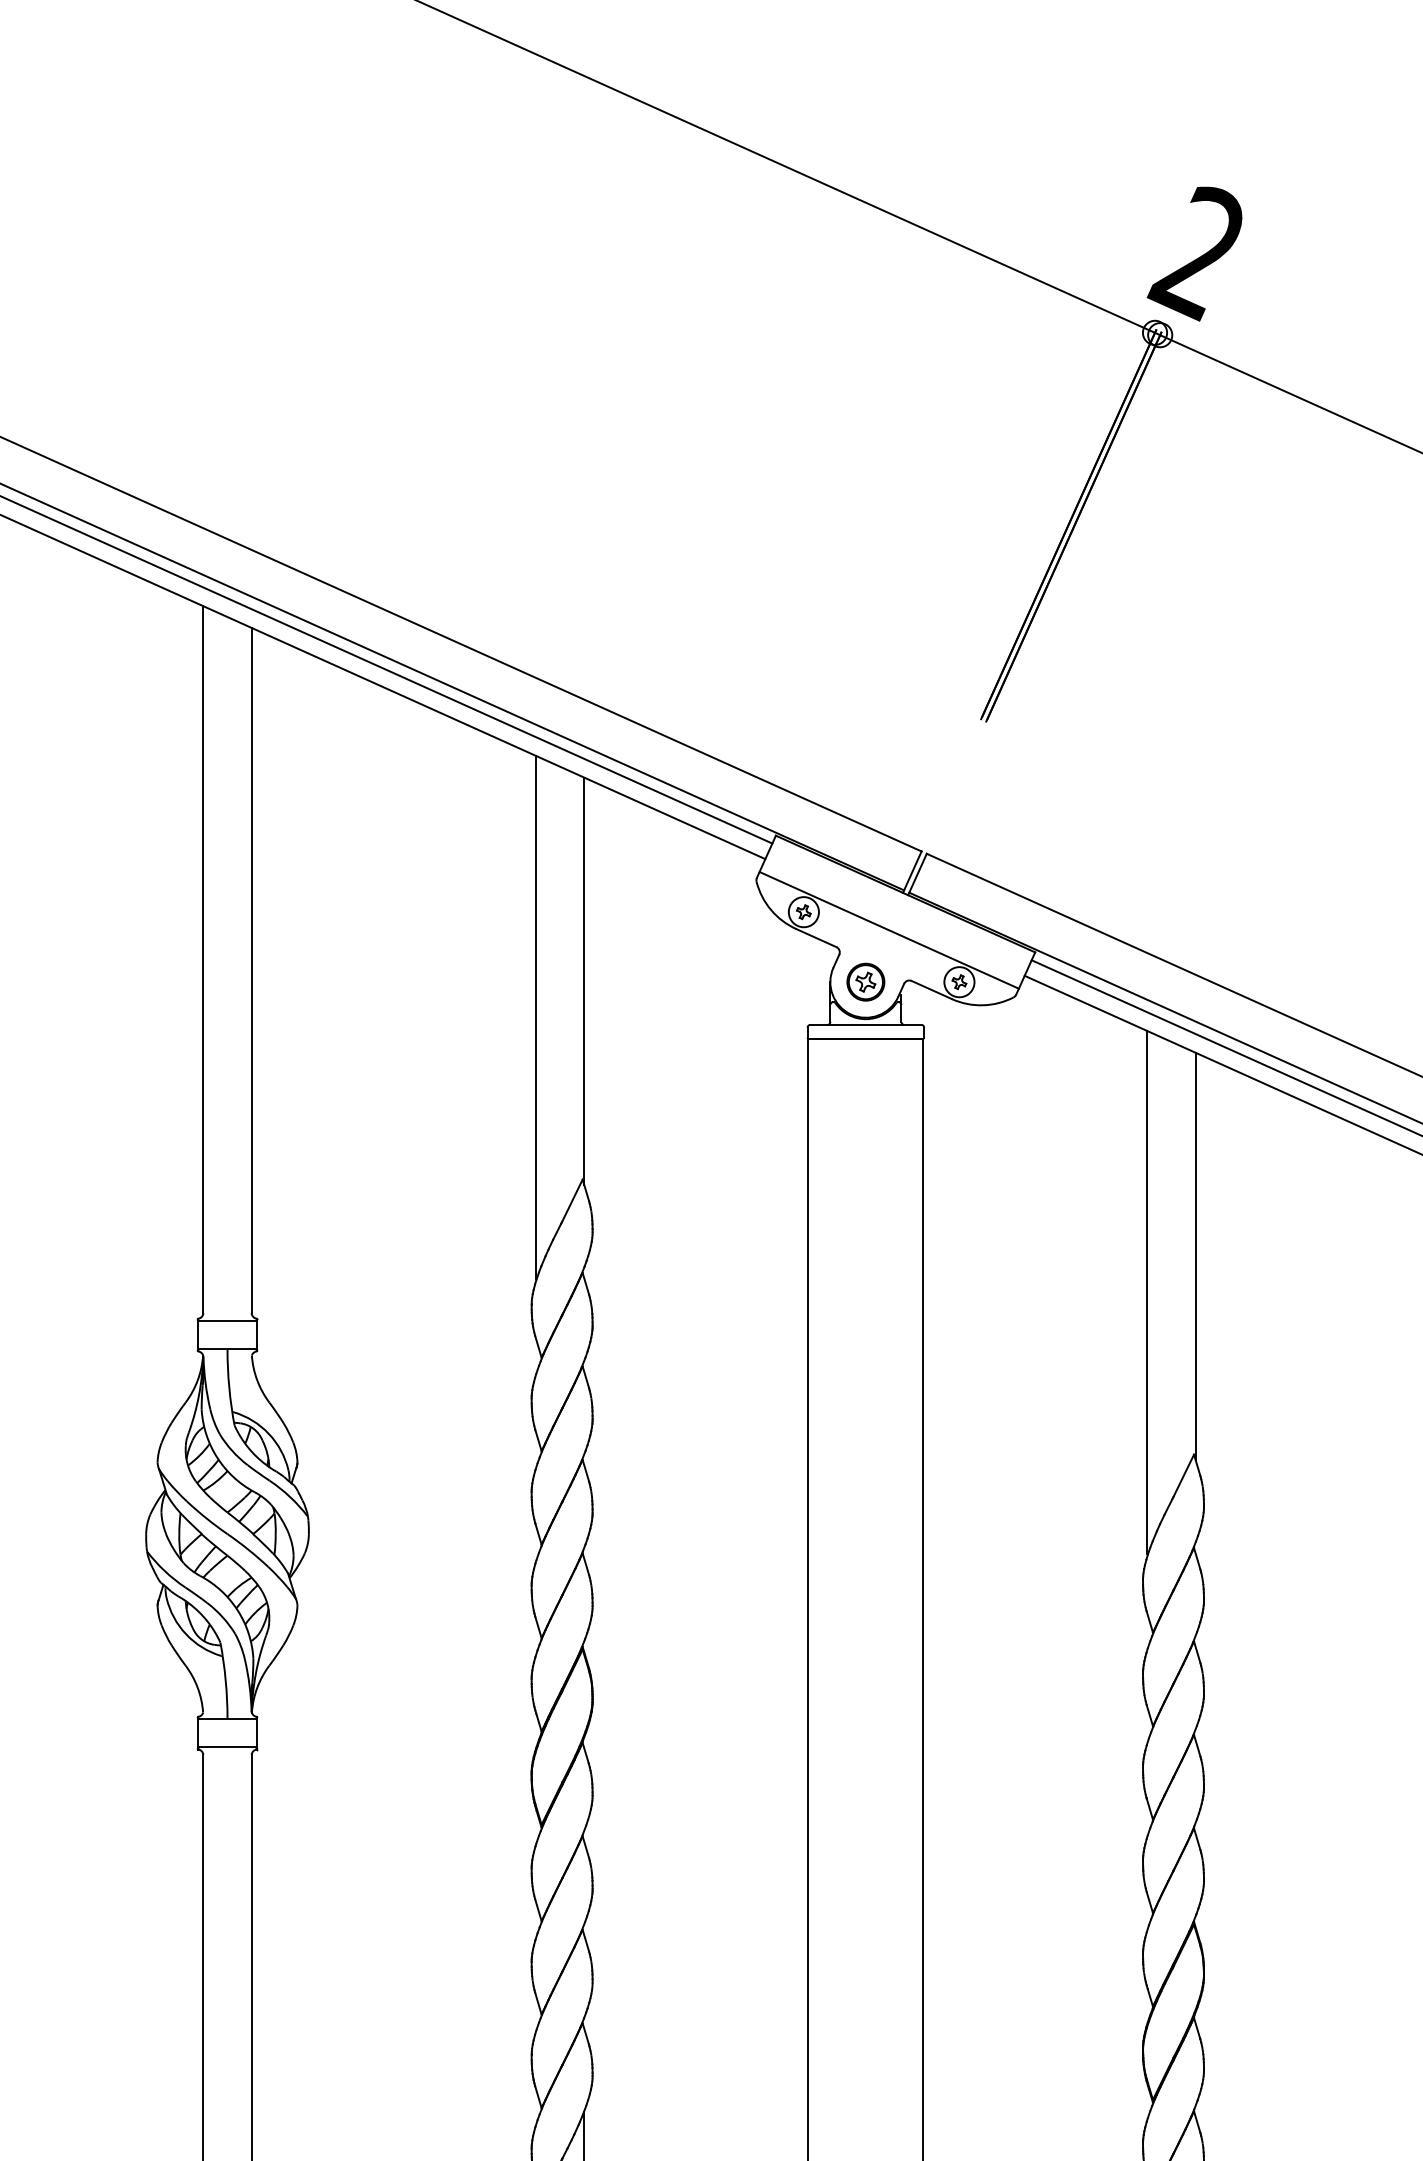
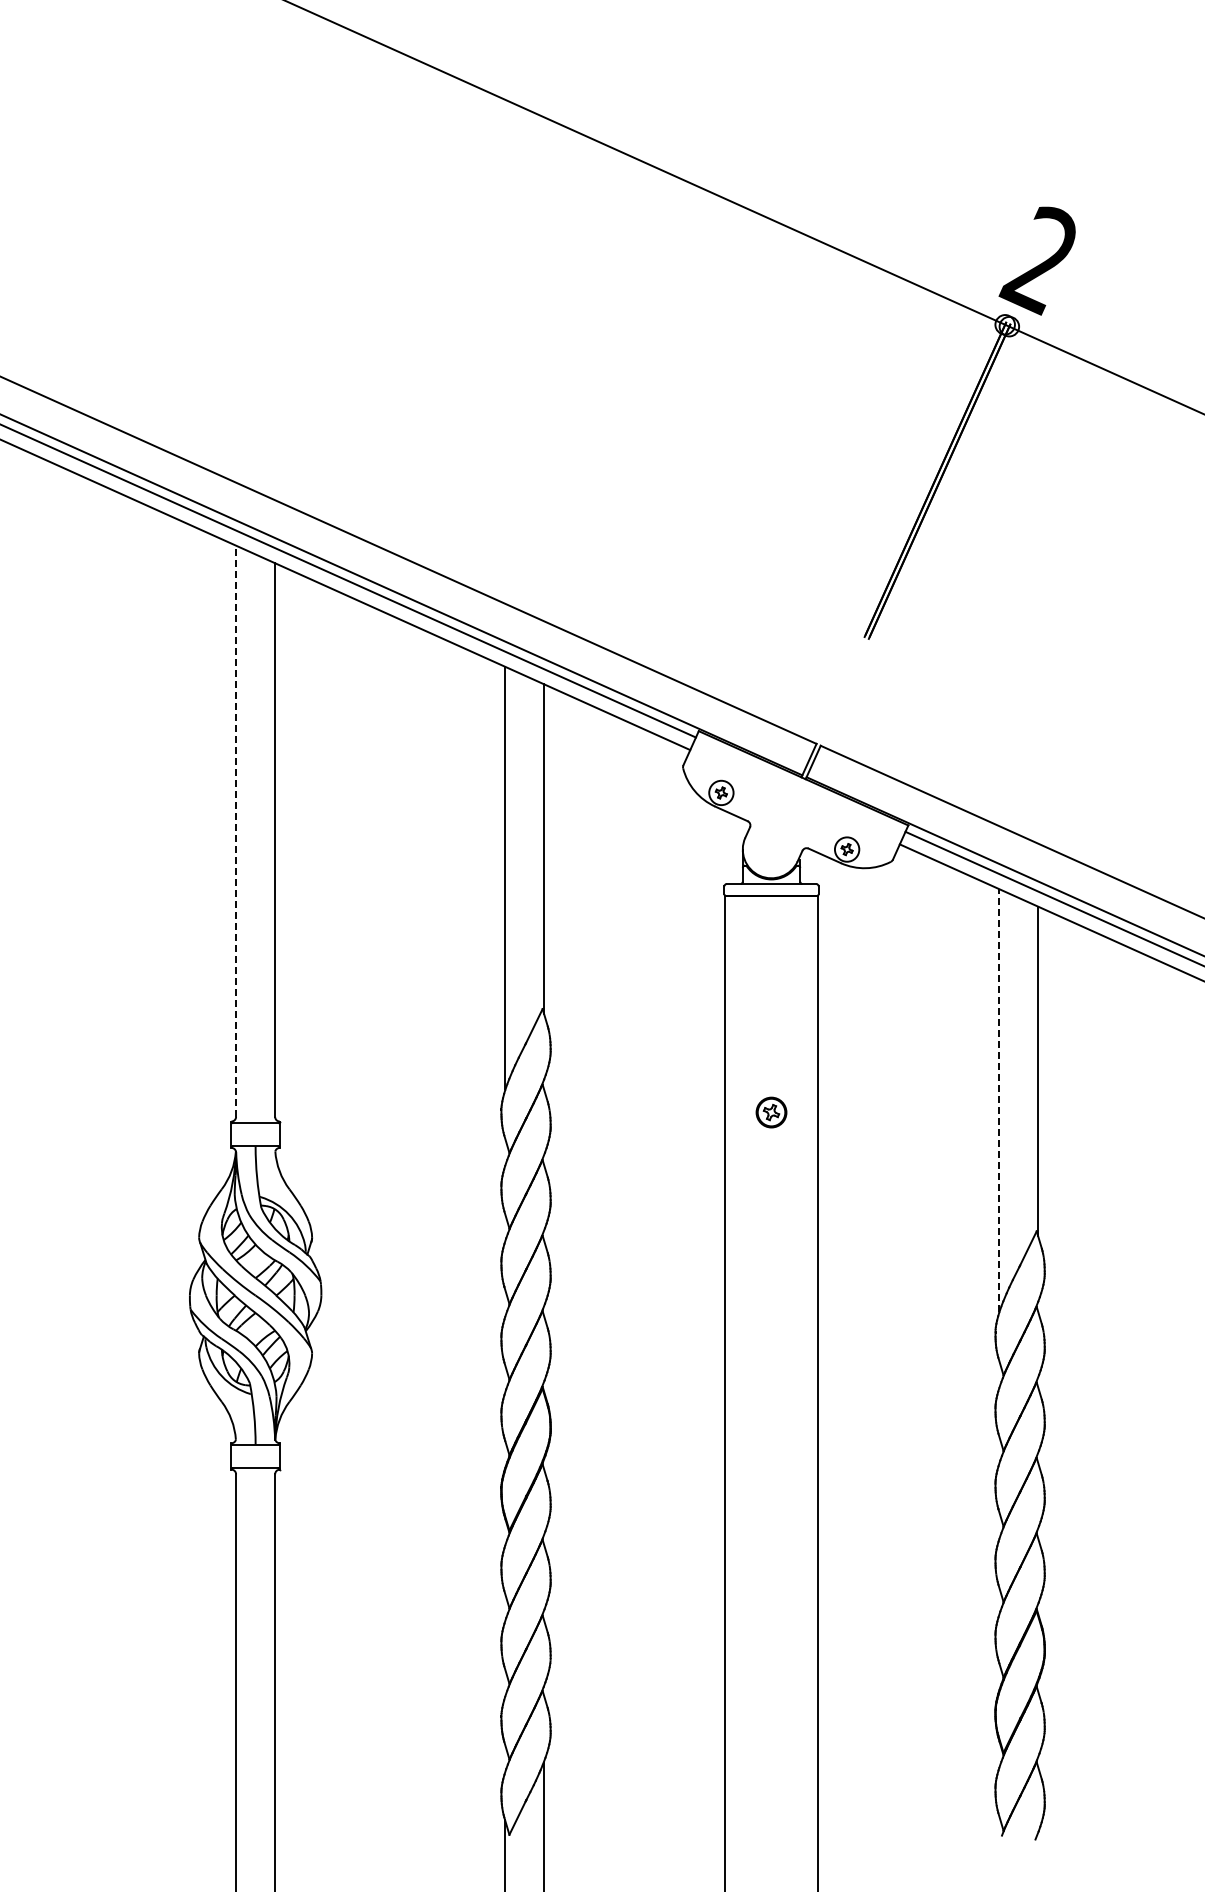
line: (889, 930) -> (790, 807), removed
line: (203, 959) -> (236, 831), solid -> dashed
part: (865, 982) -> (771, 1112), moved
line: (1147, 1291) -> (999, 1099), solid -> dashed

